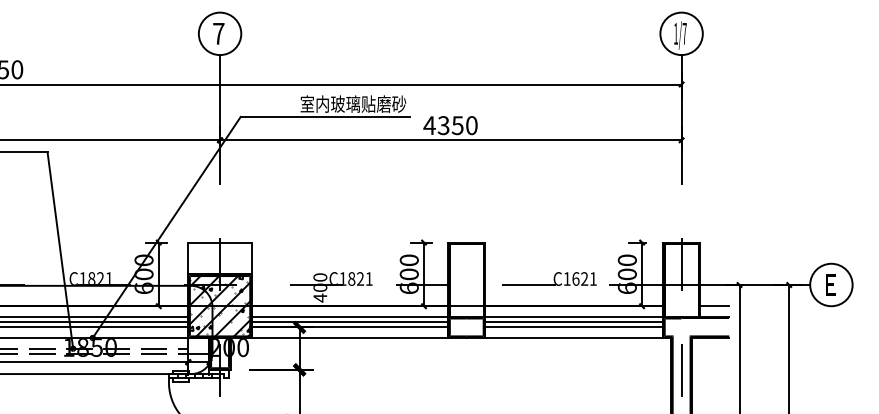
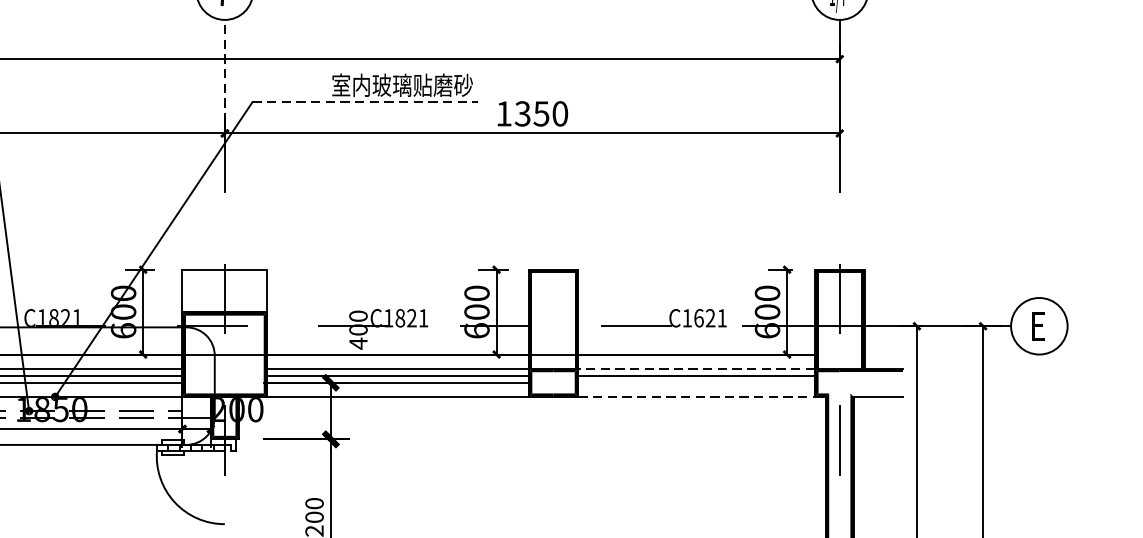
line: (220, 92) -> (225, 69), solid -> dashed
line: (325, 116) -> (365, 101), solid -> dashed
text: (429, 125) -> (503, 113), 4350 -> 1350
hatch: (219, 306) -> (224, 354), removed
line: (714, 306) -> (883, 354), removed
line: (574, 316) -> (697, 368), solid -> dashed
line: (574, 327) -> (697, 382), removed
fill: (709, 336) -> (876, 394), removed
line: (574, 338) -> (697, 397), solid -> dashed

